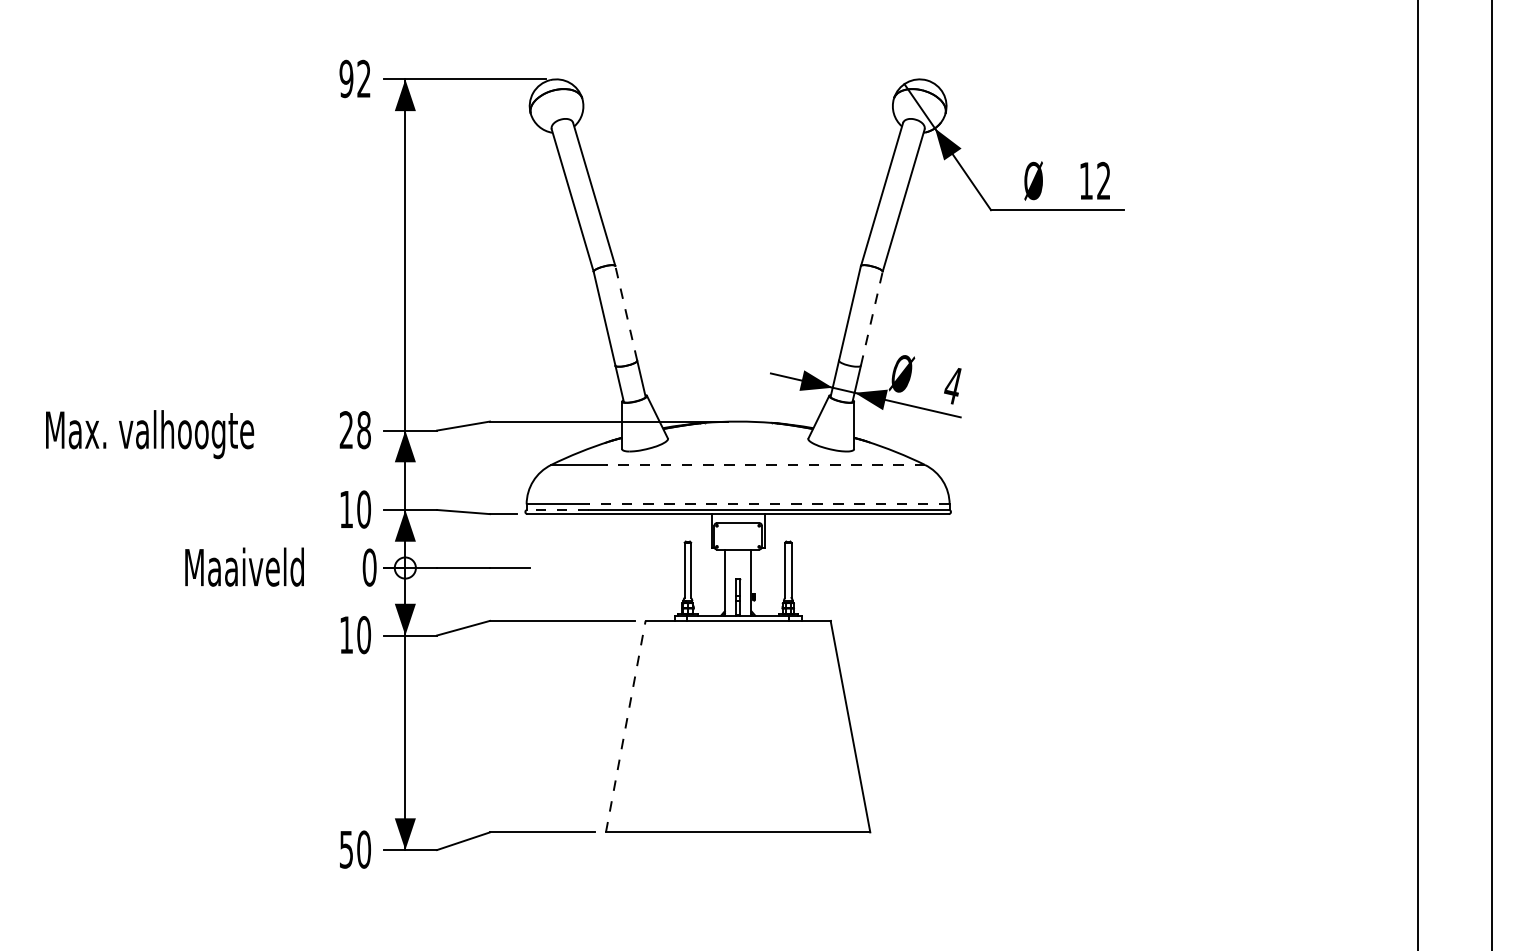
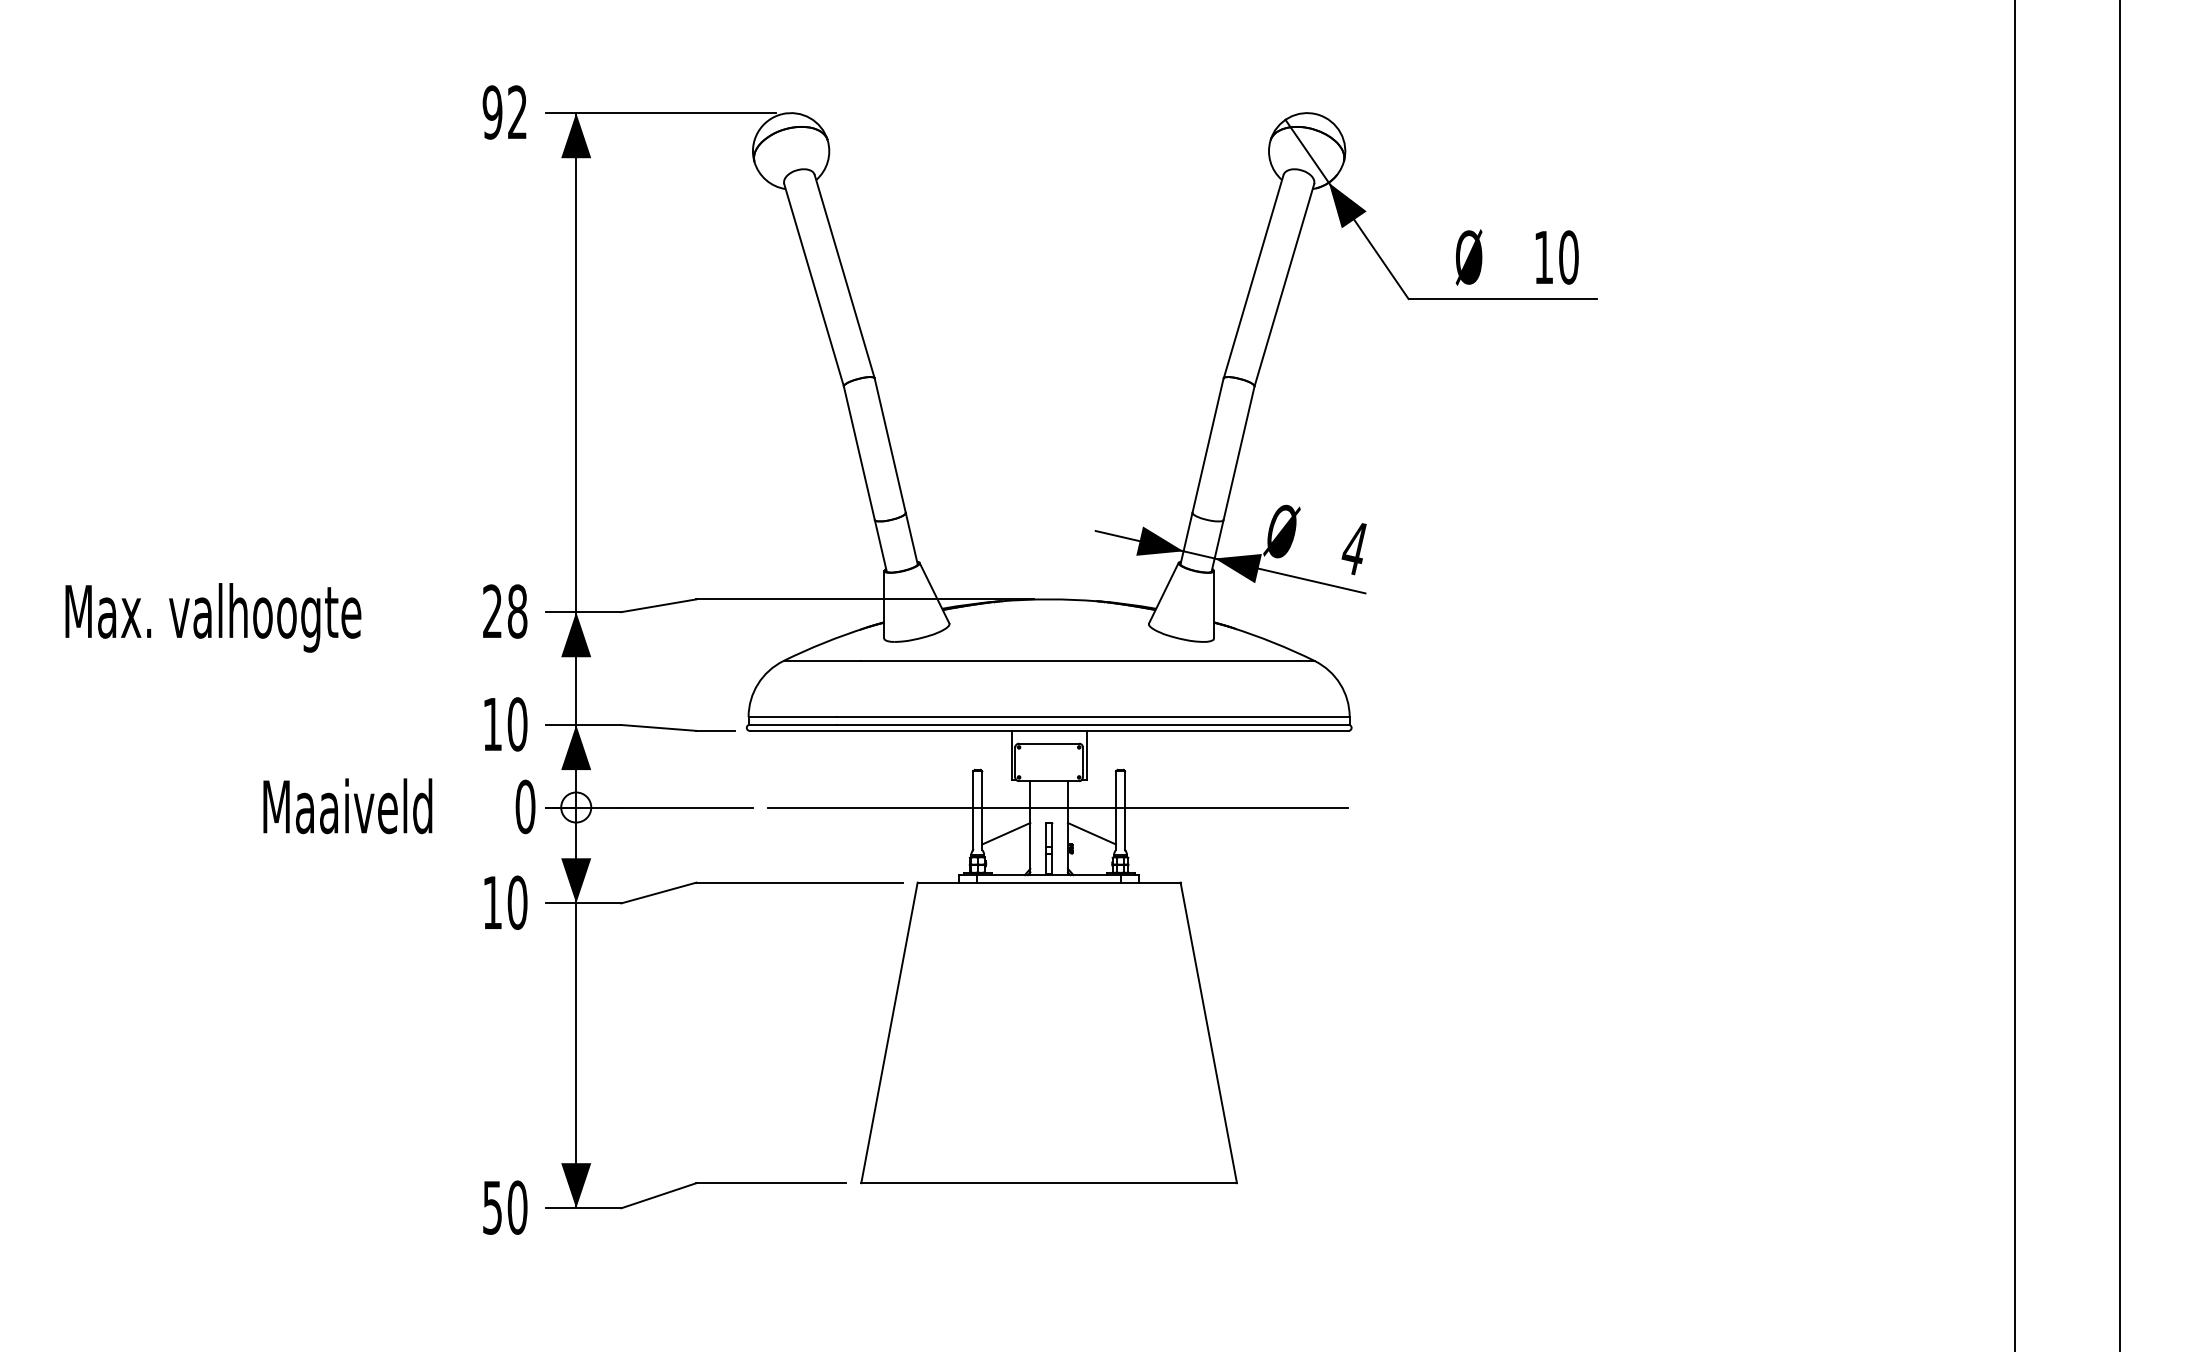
text: (1103, 181) -> (1568, 257), 12 -> 10
line: (626, 313) -> (890, 445), dashed -> solid
line: (872, 318) -> (1239, 453), dashed -> solid
line: (765, 465) -> (1088, 661), dashed -> solid
line: (769, 504) -> (1093, 717), dashed -> solid
line: (557, 509) -> (792, 724), dashed -> solid
line: (744, 568) -> (1058, 807), added
line: (708, 586) -> (1006, 833), added
line: (767, 586) -> (1091, 833), added
line: (625, 726) -> (889, 1032), dashed -> solid

